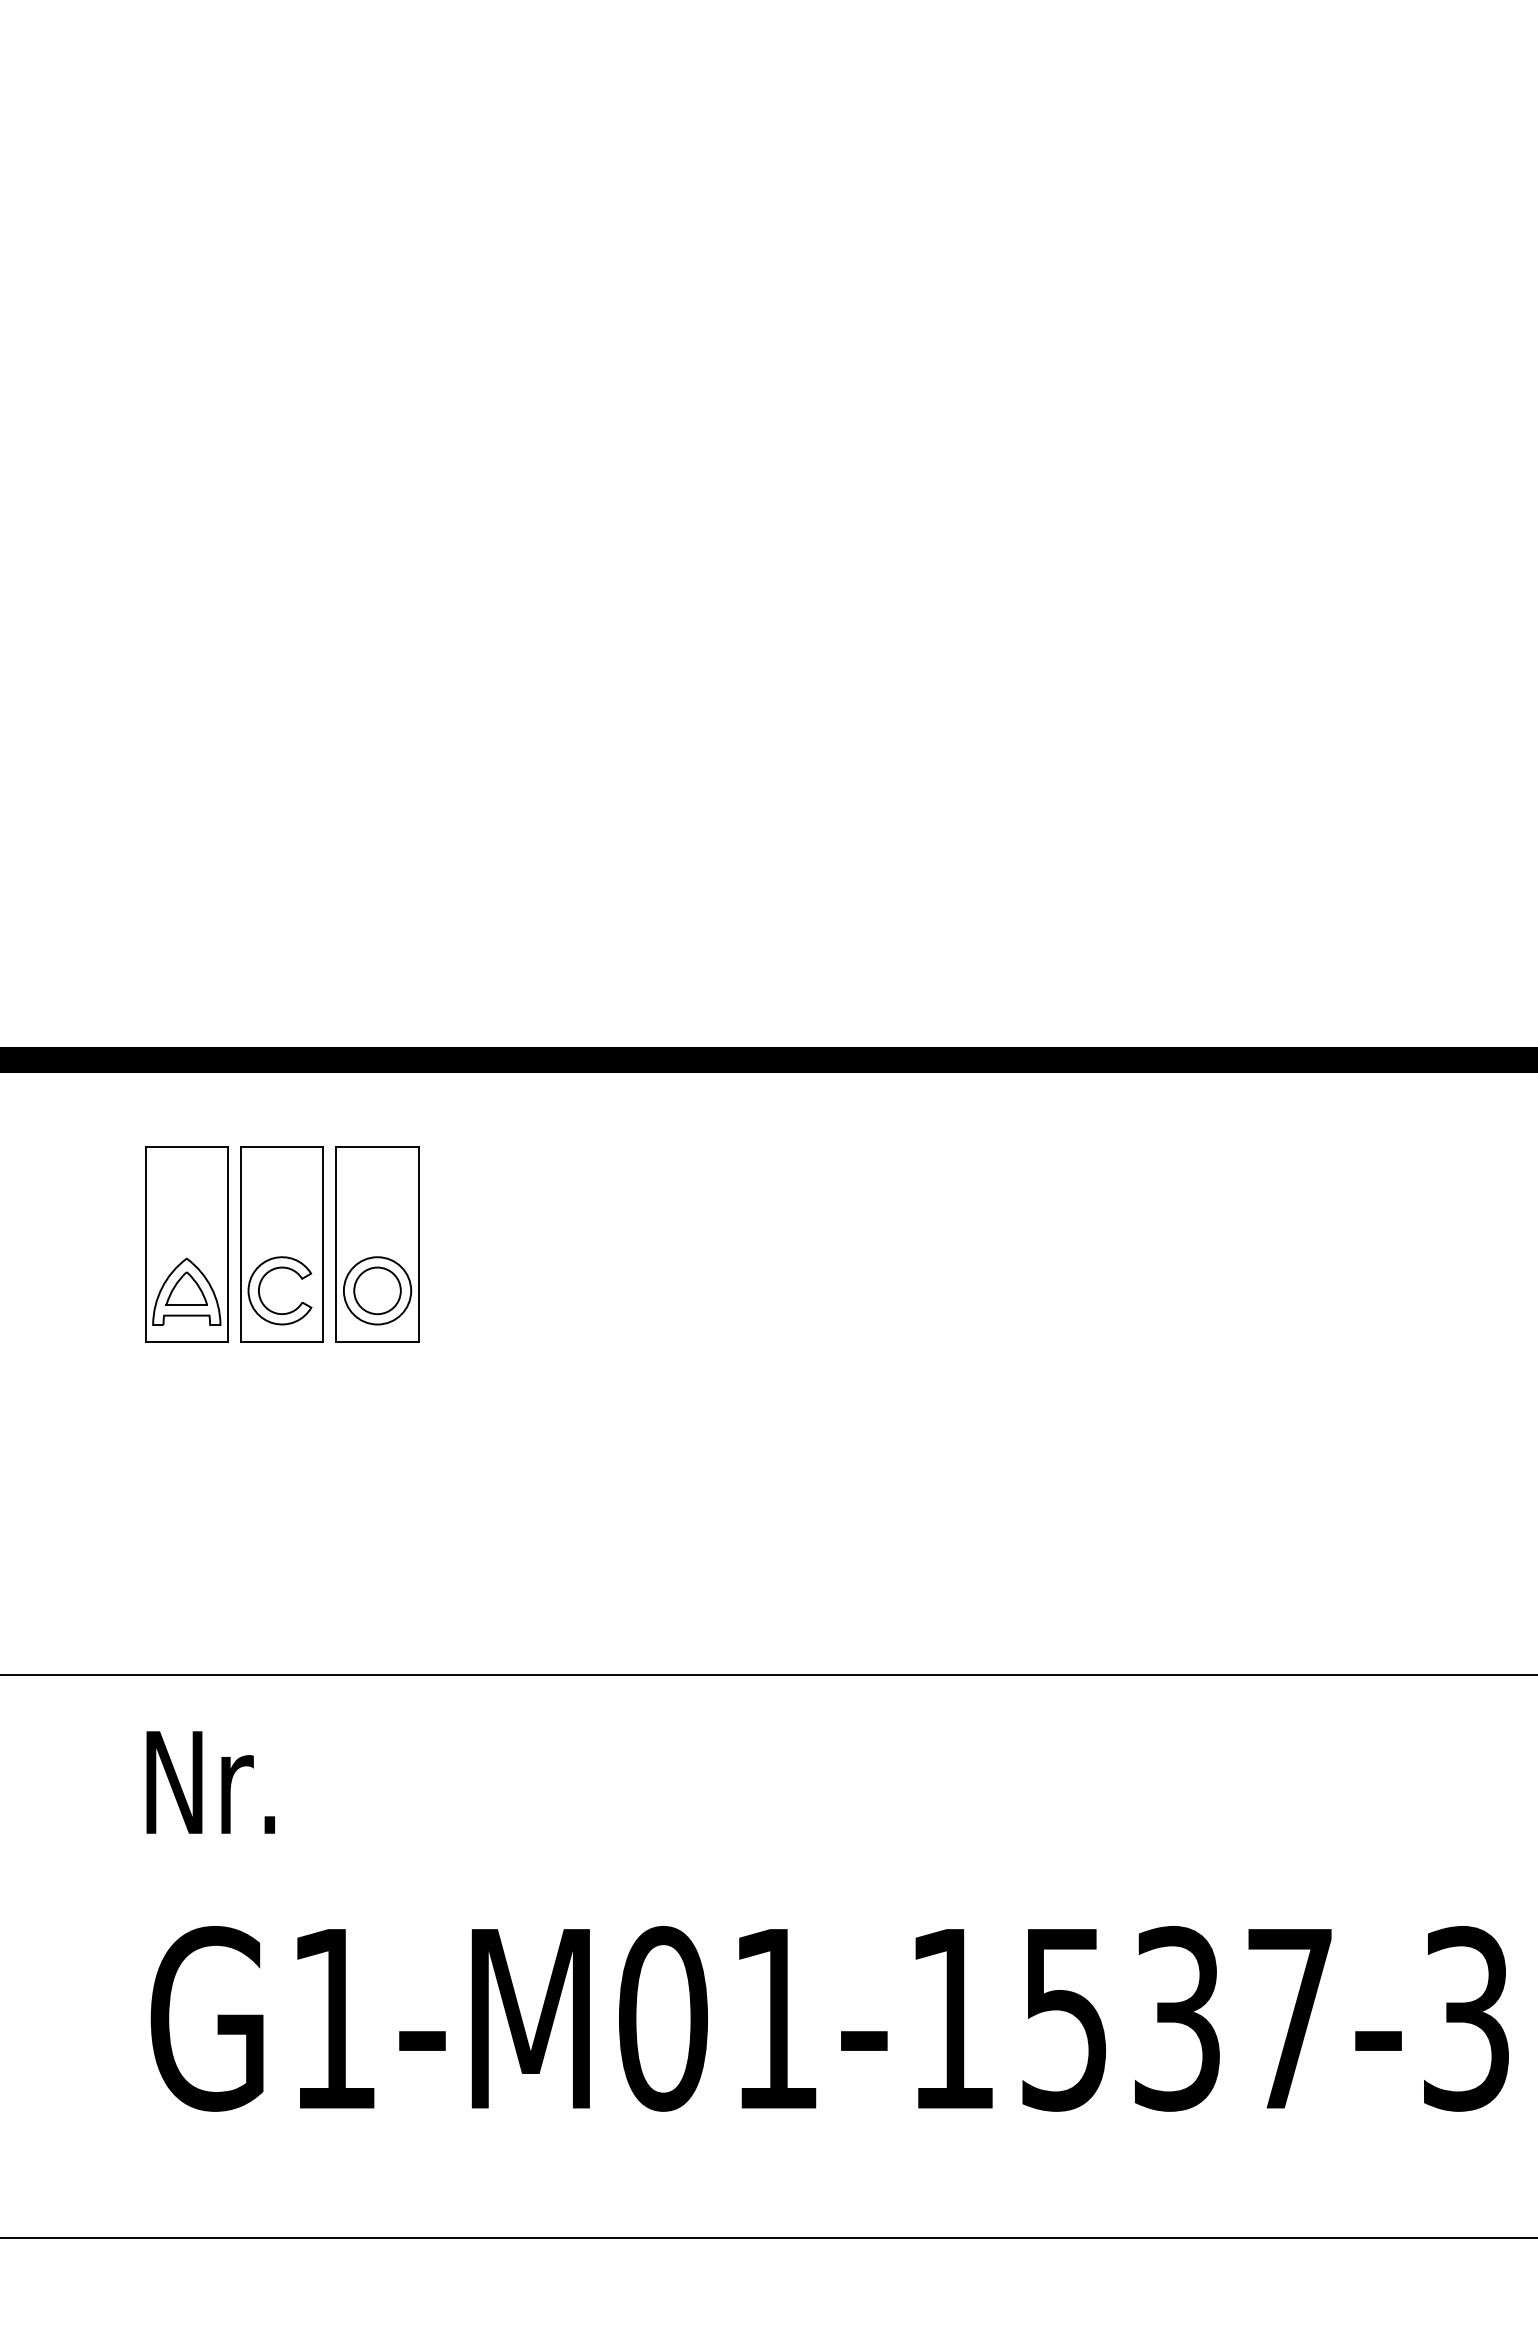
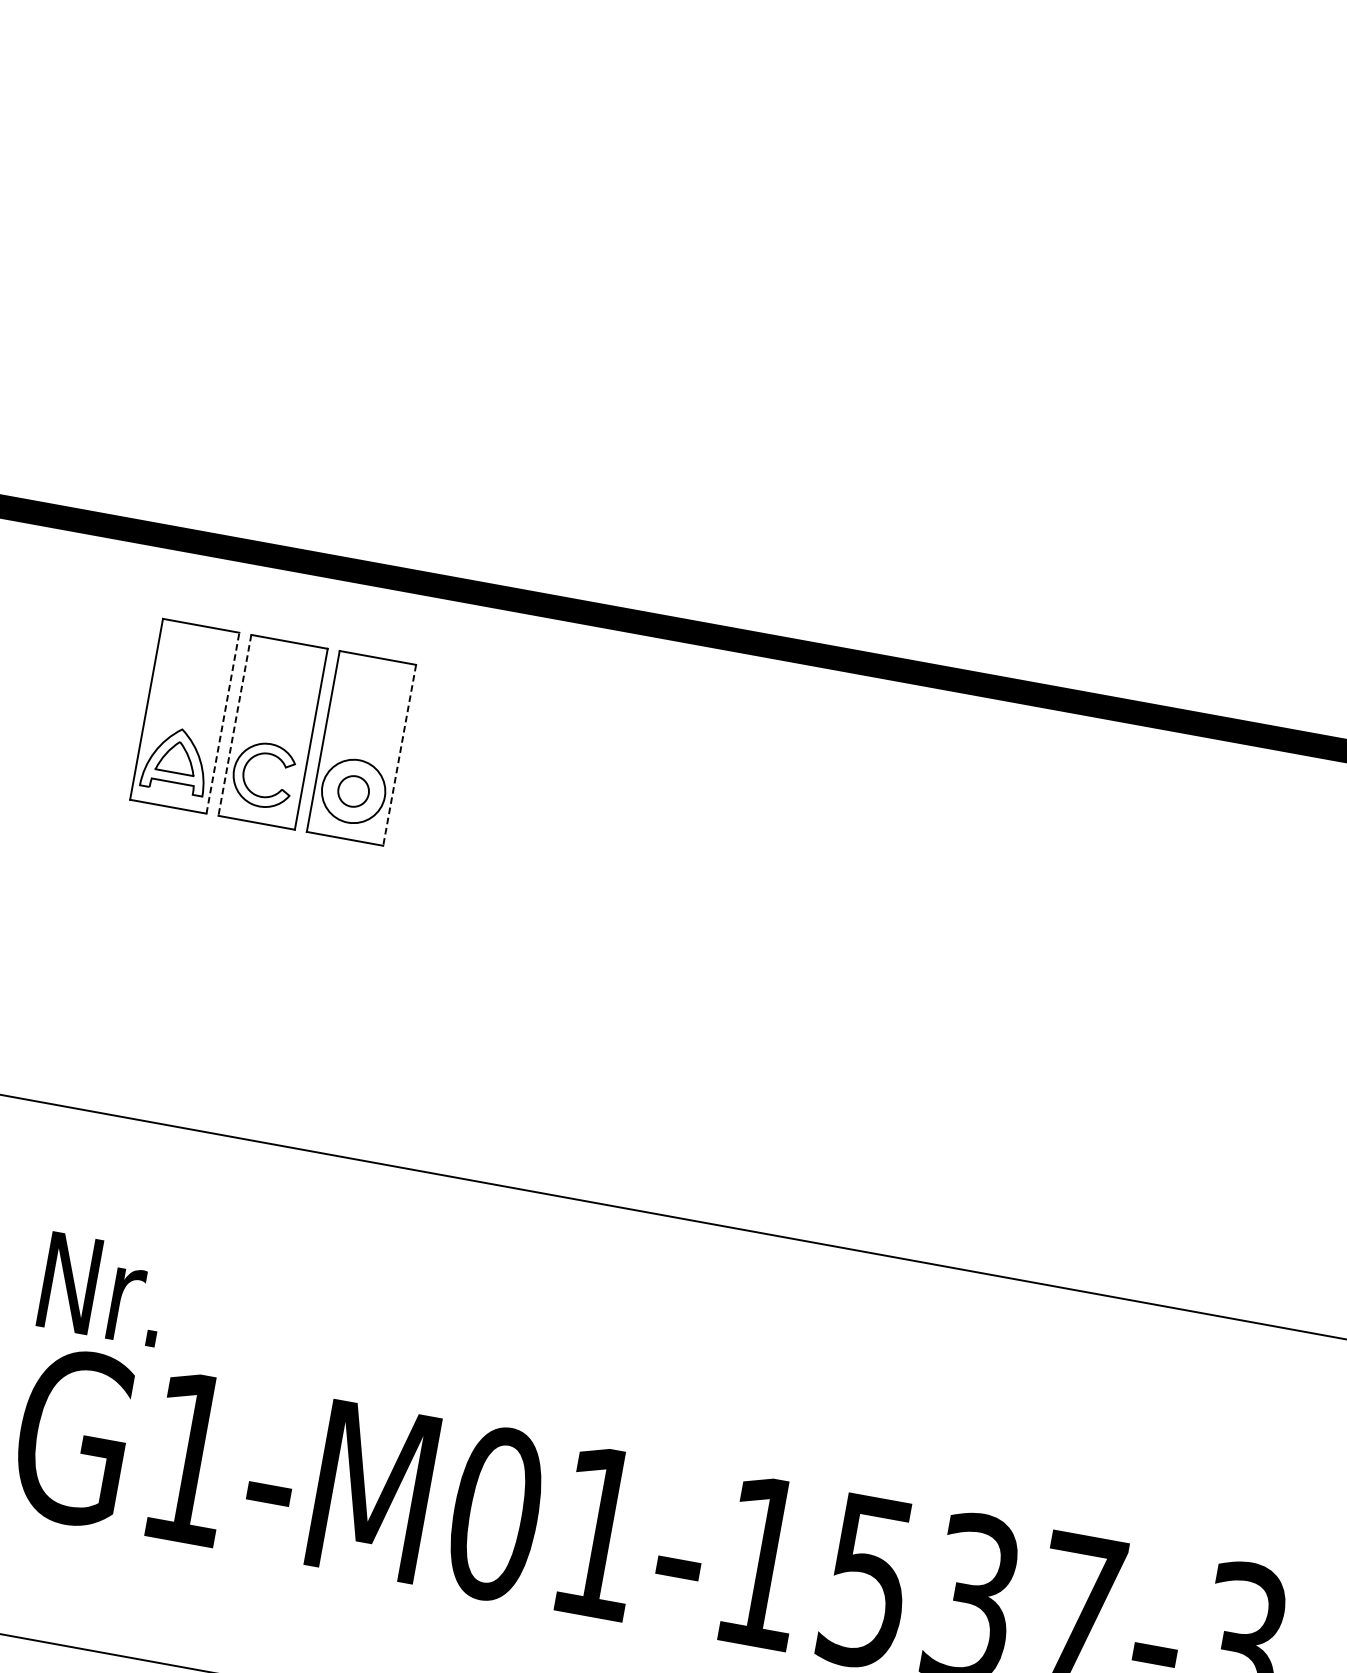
line: (228, 1244) -> (223, 723), solid -> dashed
line: (240, 1244) -> (234, 725), solid -> dashed
line: (418, 1244) -> (399, 755), solid -> dashed
circle: (377, 1290) -> (353, 791), size x0.7
text: (210, 1782) -> (103, 1289), moved

